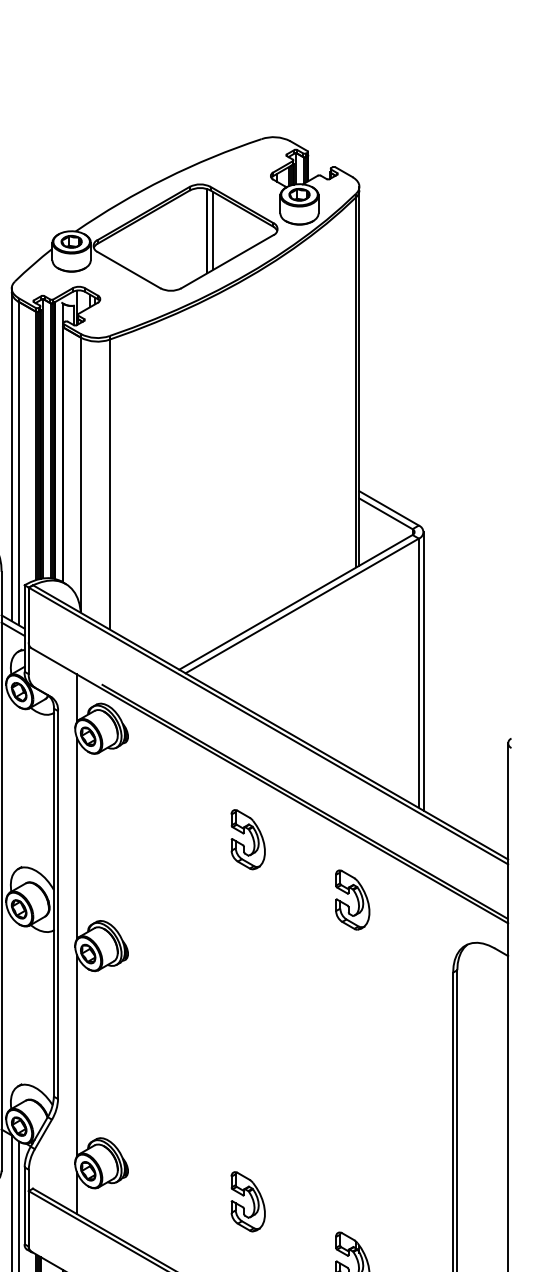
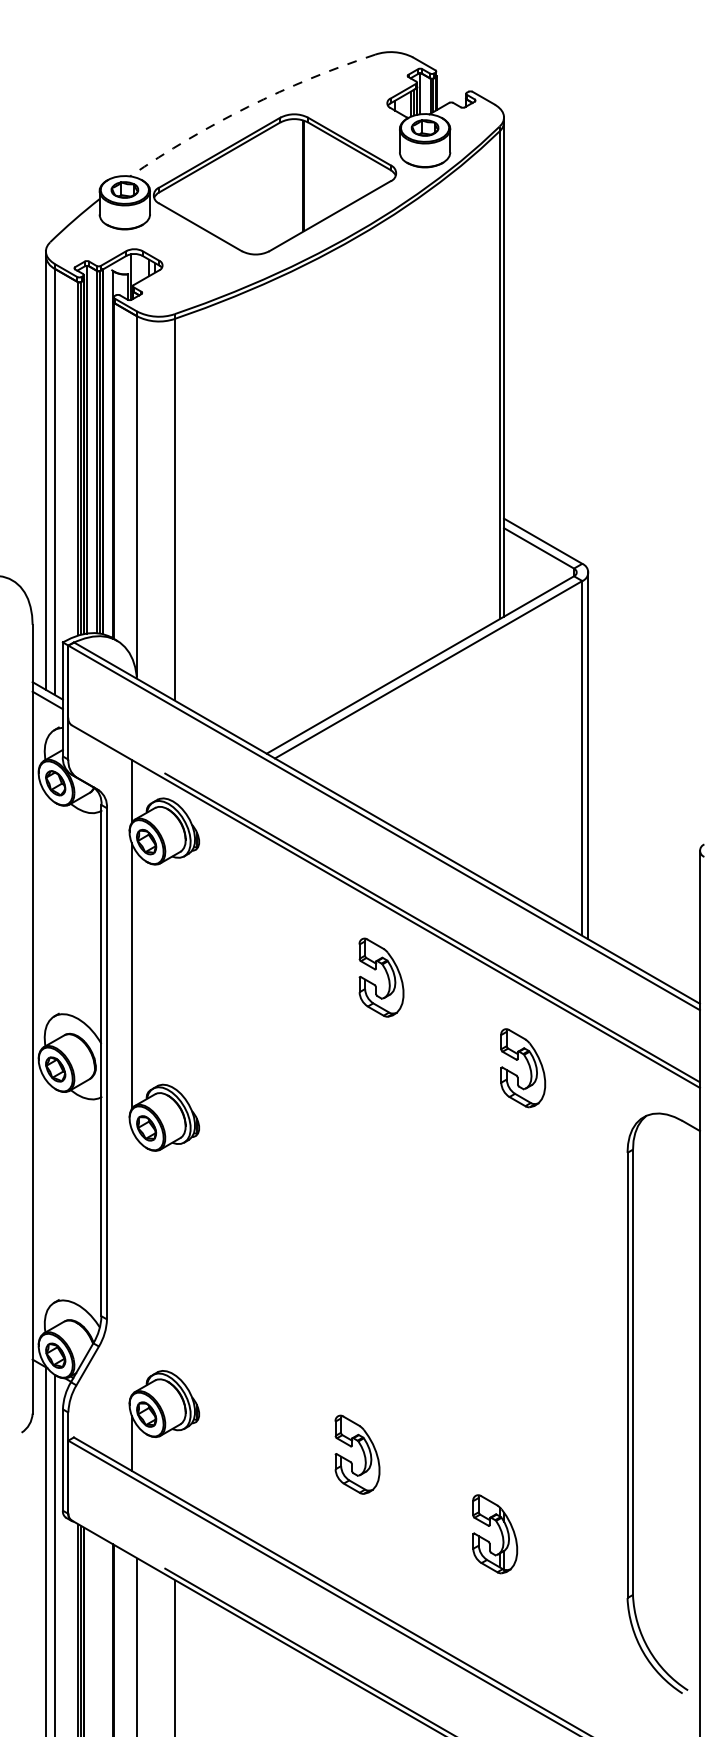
arc: (165, 178) -> (248, 106), solid -> dashed
line: (213, 230) -> (311, 175), removed
part: (248, 839) -> (381, 977), moved
part: (352, 900) -> (523, 1068), moved
line: (76, 1055) -> (131, 1262), removed

